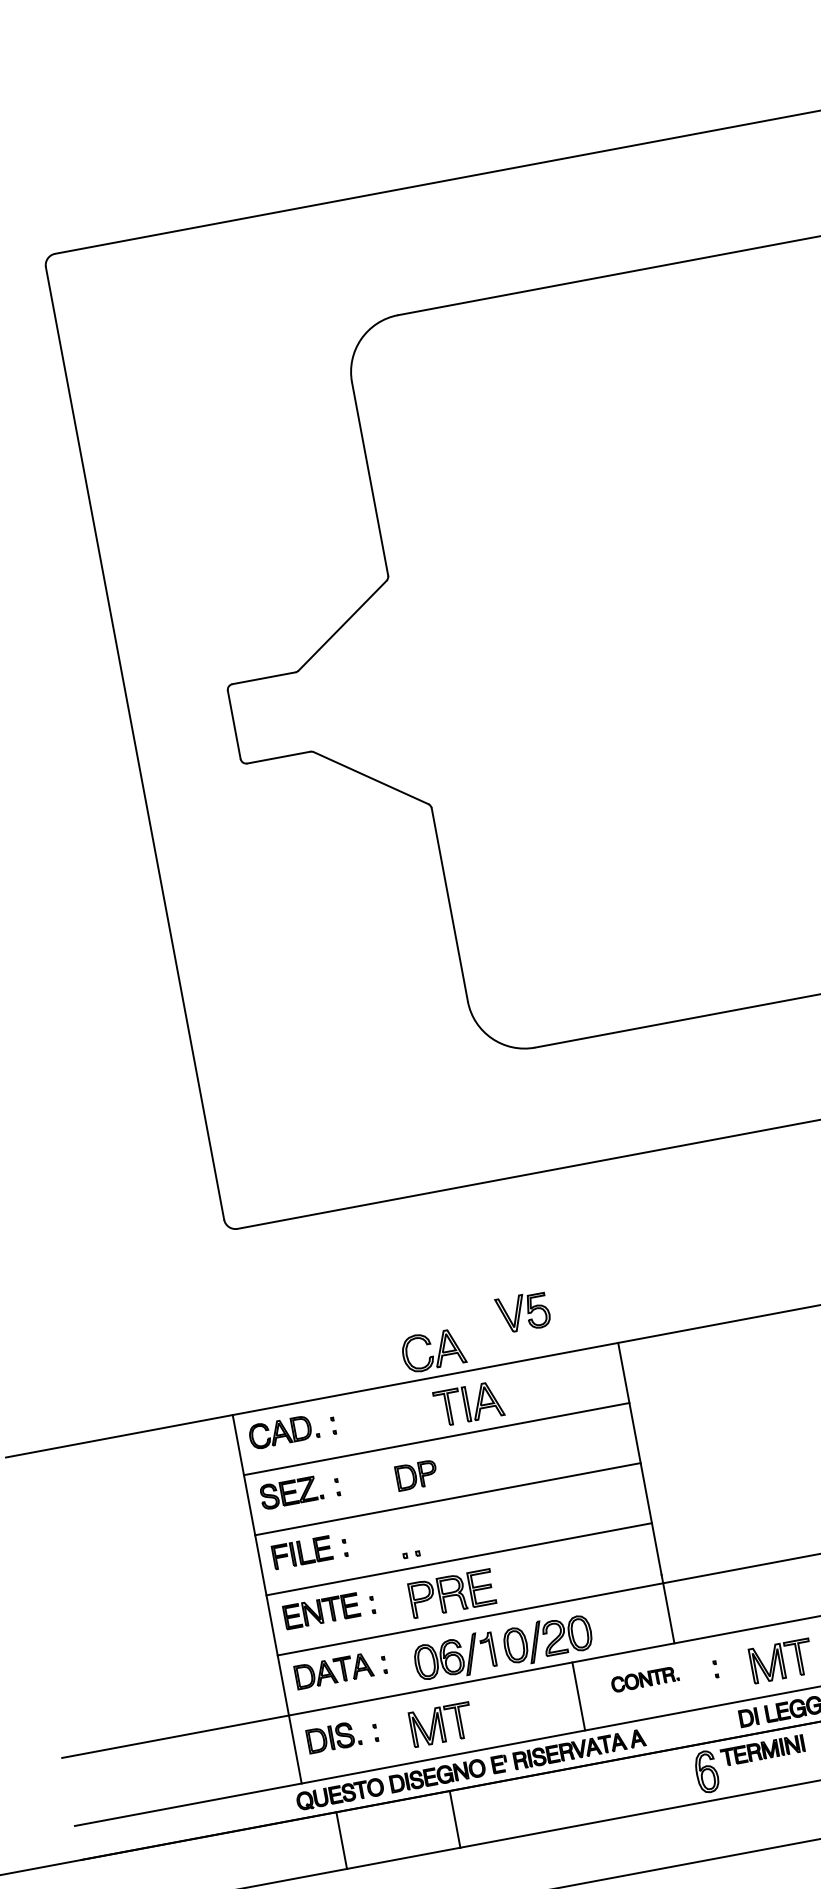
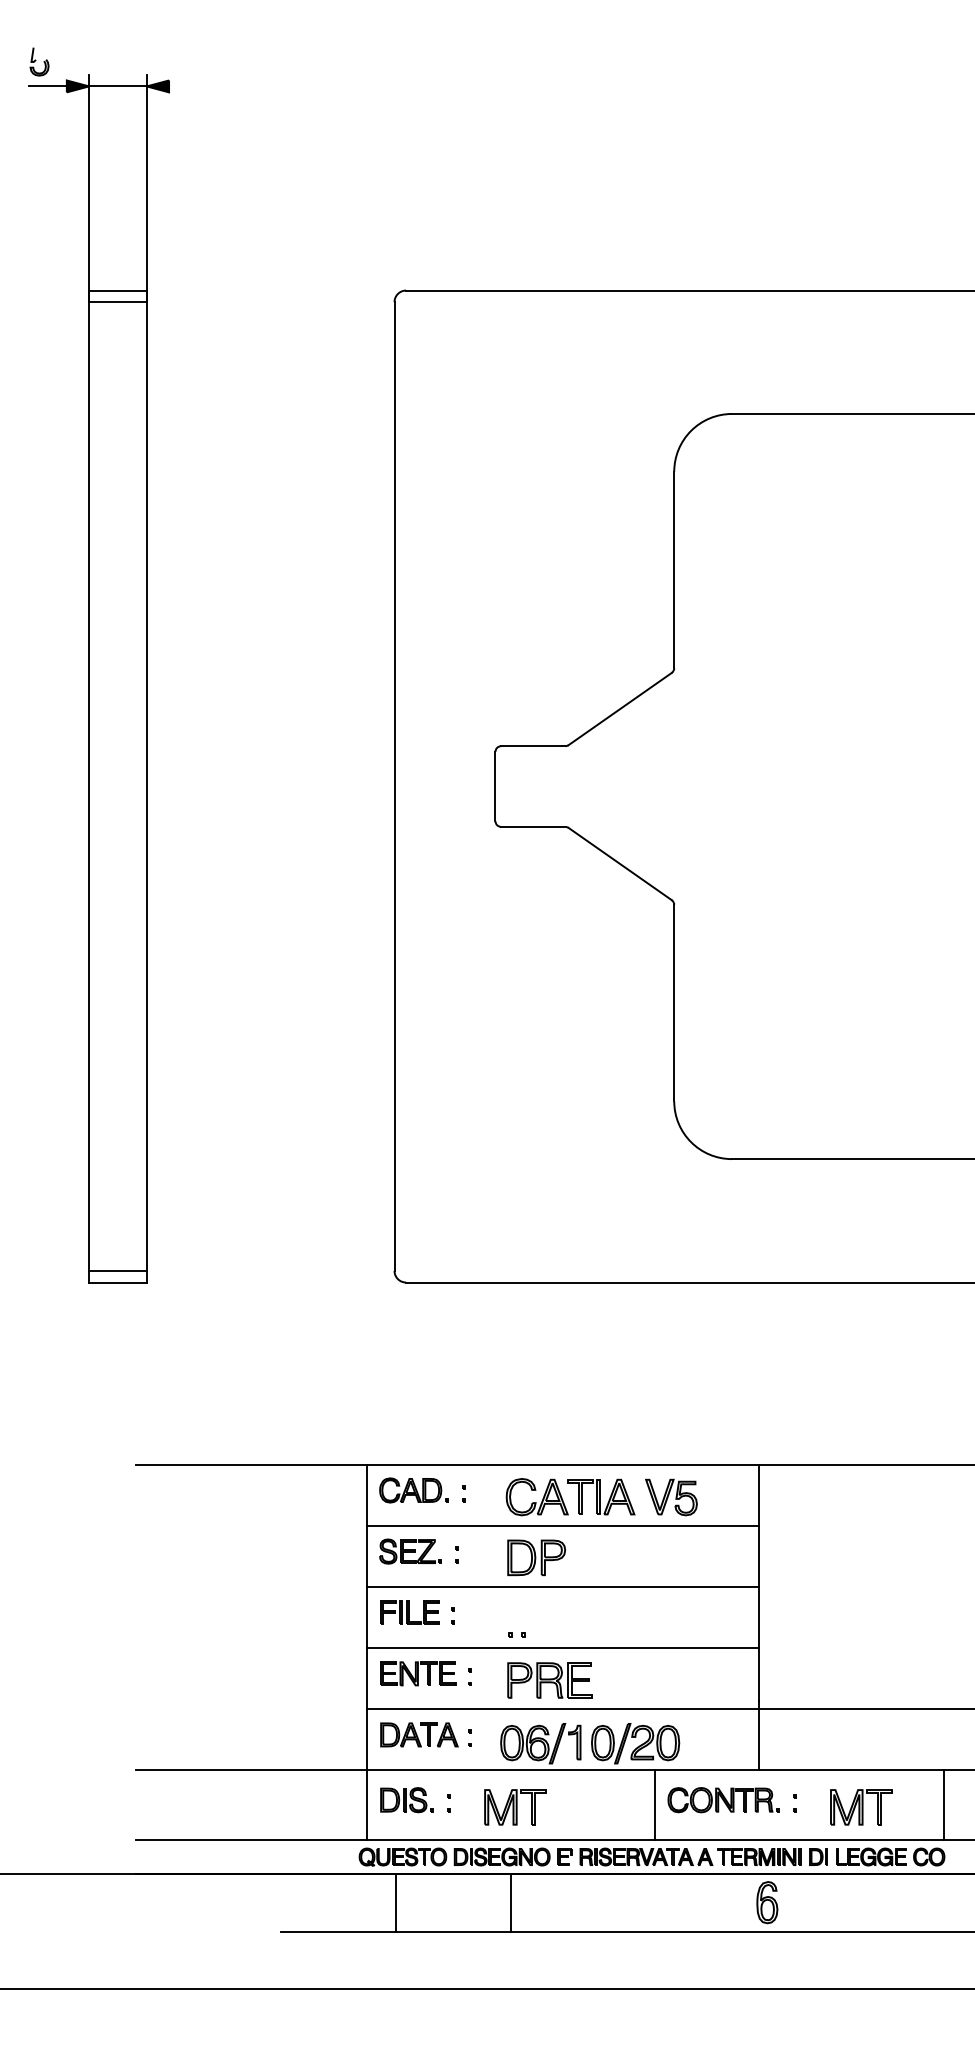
part: (523, 1312) -> (671, 1497), moved
part: (432, 1351) -> (536, 1497), moved
part: (416, 1475) -> (536, 1557), size x1.43
part: (644, 1679) -> (723, 1800), size x1.67
part: (762, 1750) -> (759, 1856), moved

